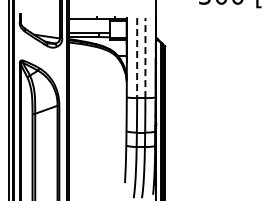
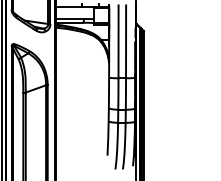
line: (145, 57) -> (126, 41), dashed -> solid
line: (137, 58) -> (118, 42), dashed -> solid

